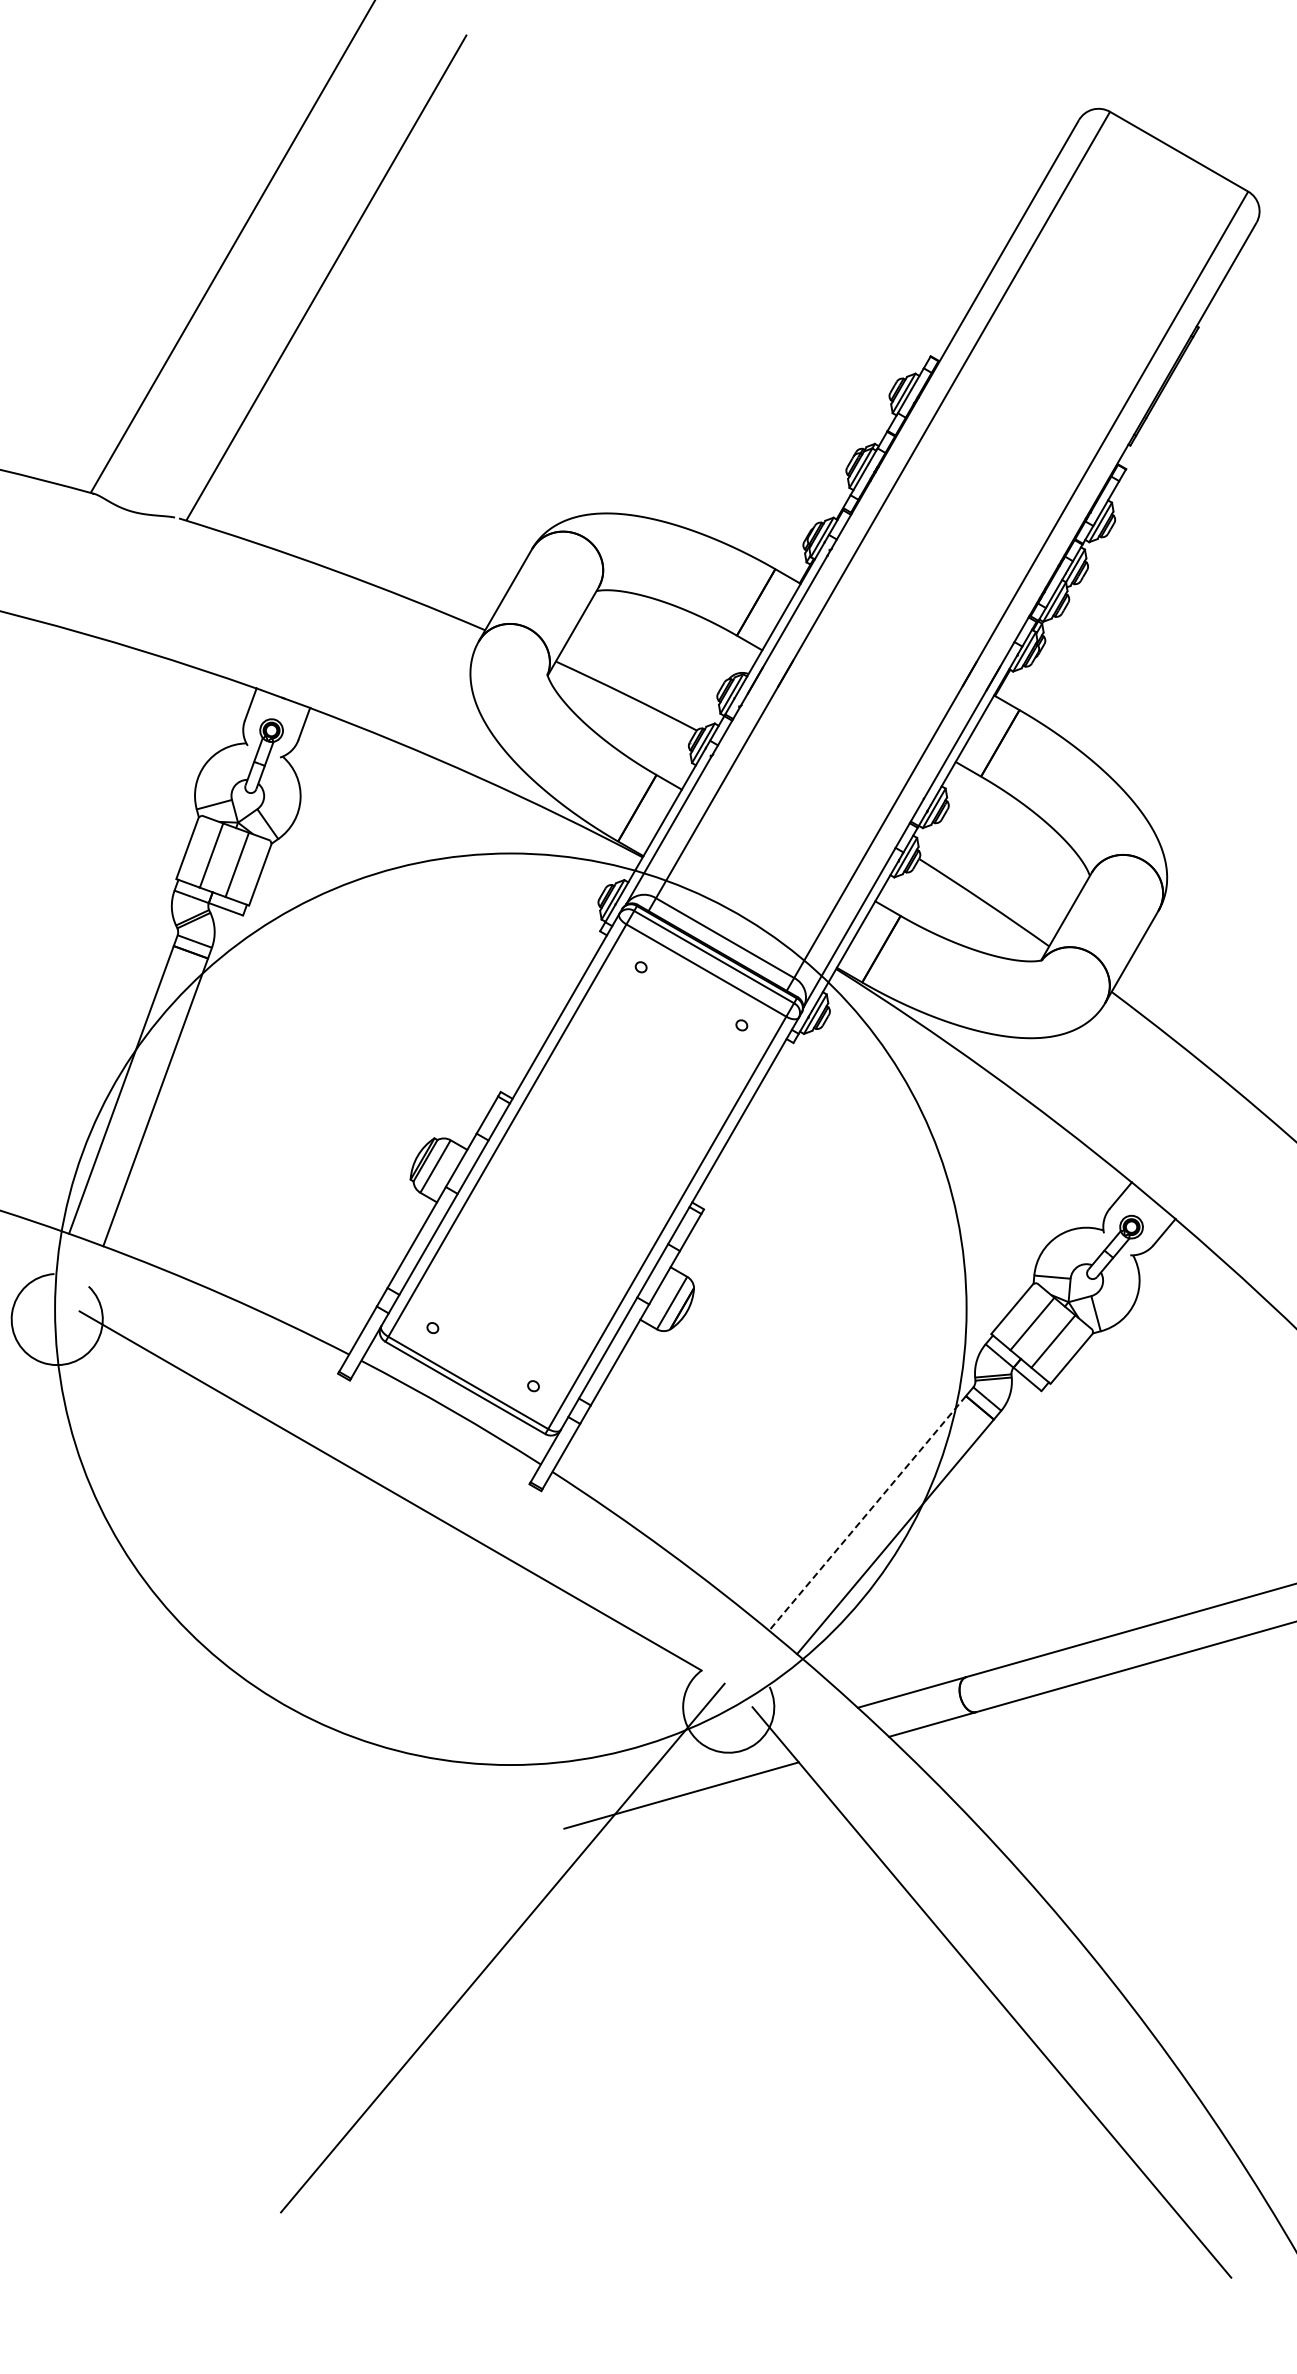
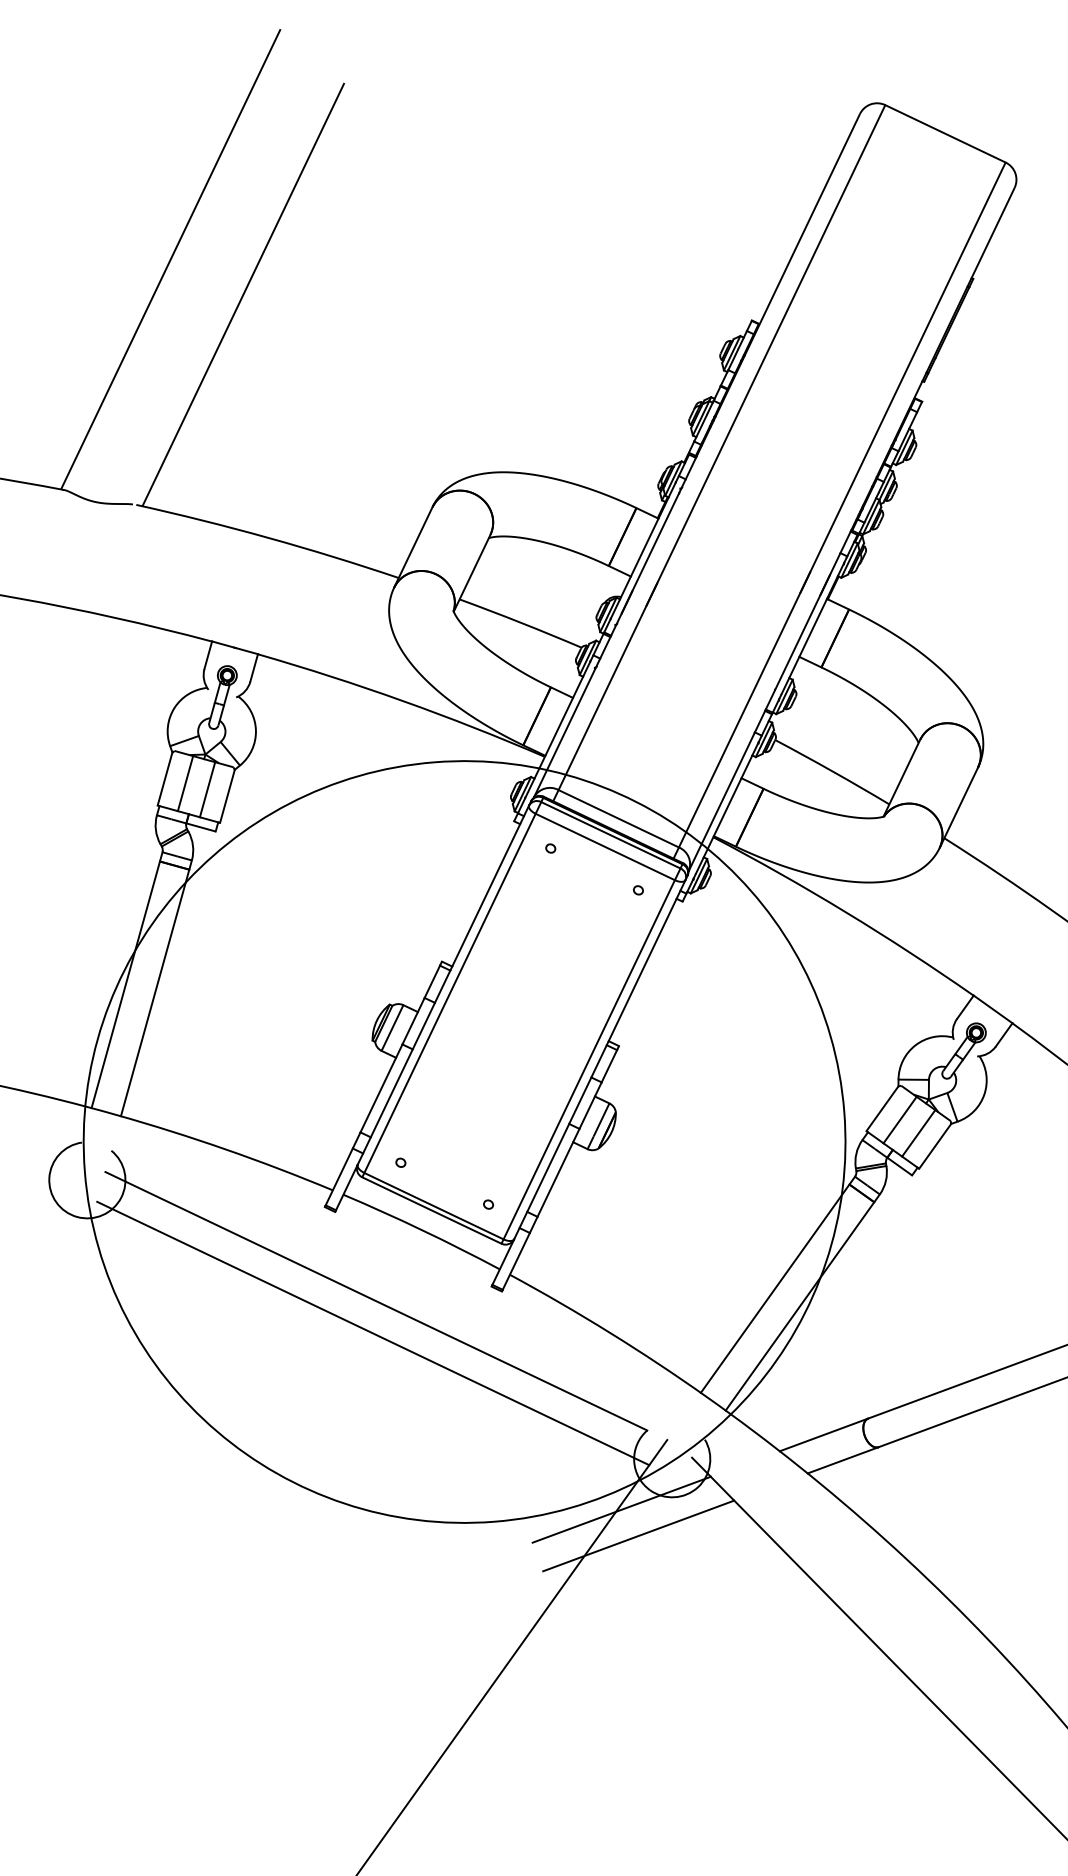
line: (867, 1513) -> (775, 1288), dashed -> solid
line: (383, 1529) -> (372, 1333), added
line: (663, 1762) -> (621, 1509), added

